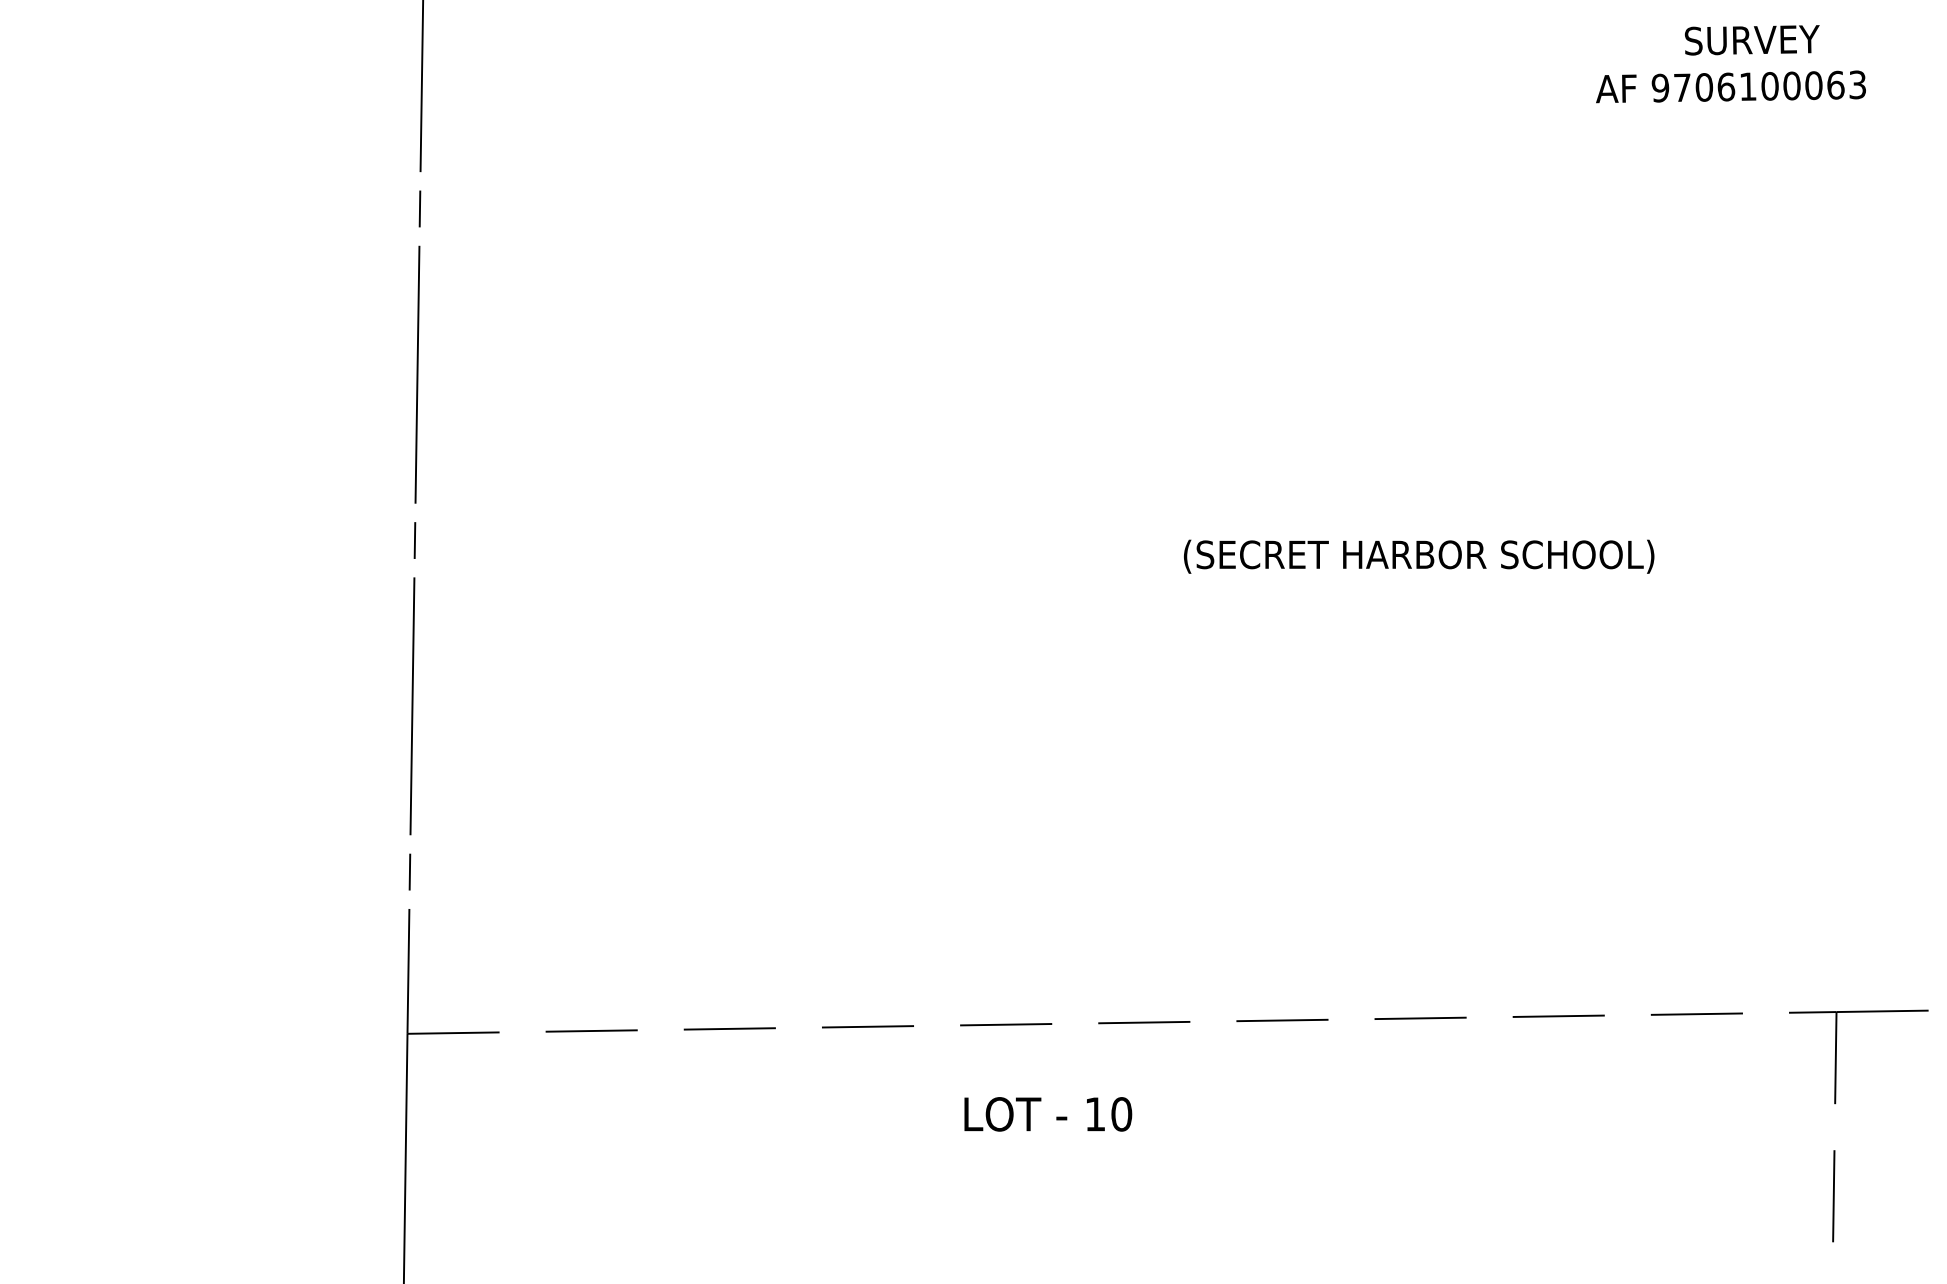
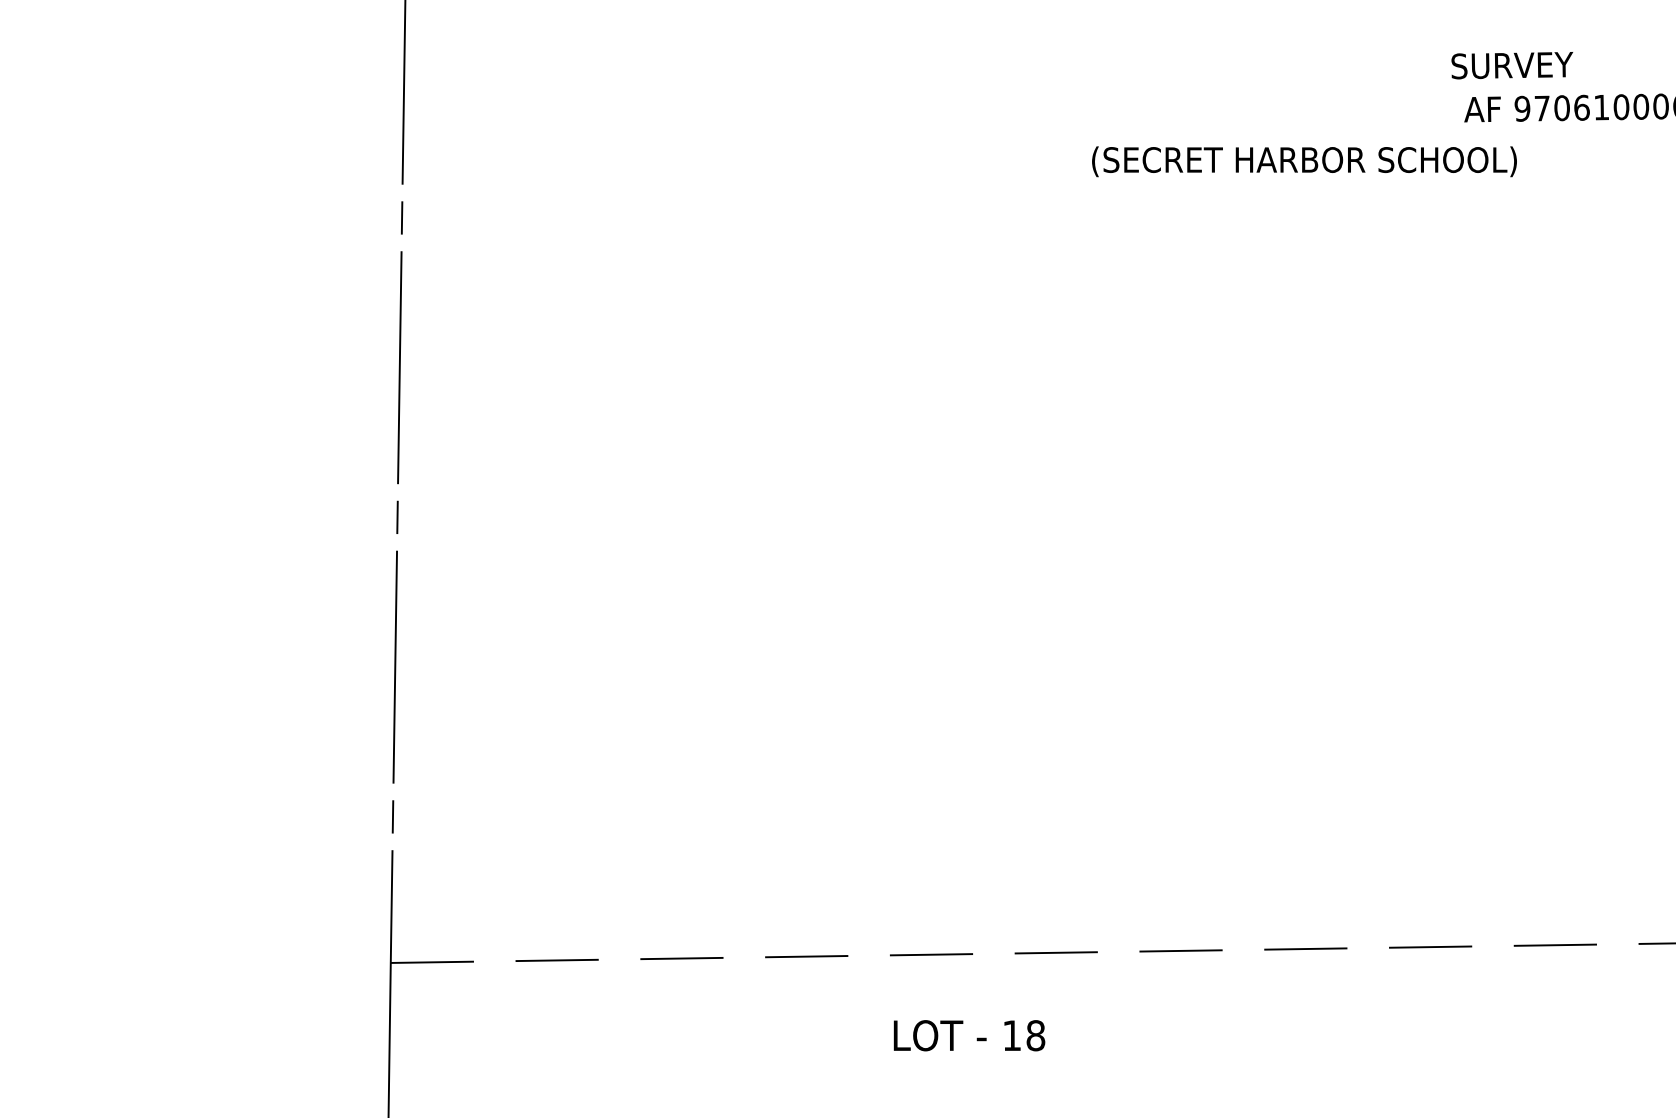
text: (1751, 40) -> (1511, 65), moved
text: (1419, 556) -> (1304, 161), moved
text: (1121, 1114) -> (1035, 1035), 10 -> 18

